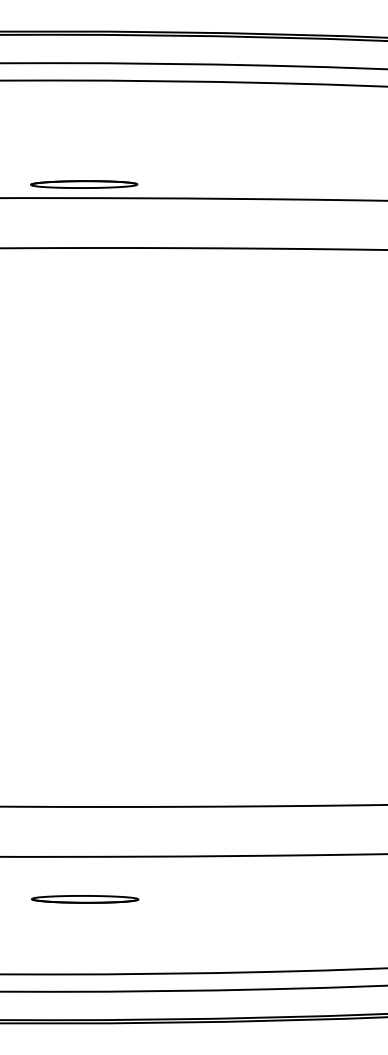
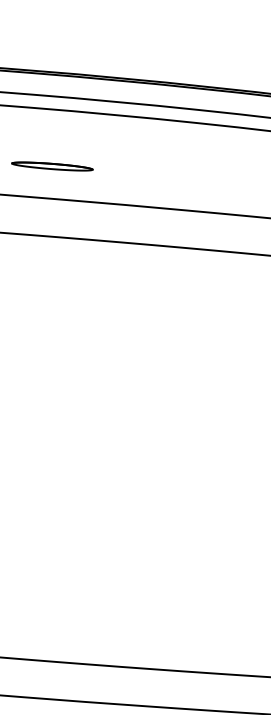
part: (84, 184) -> (52, 166), moved

